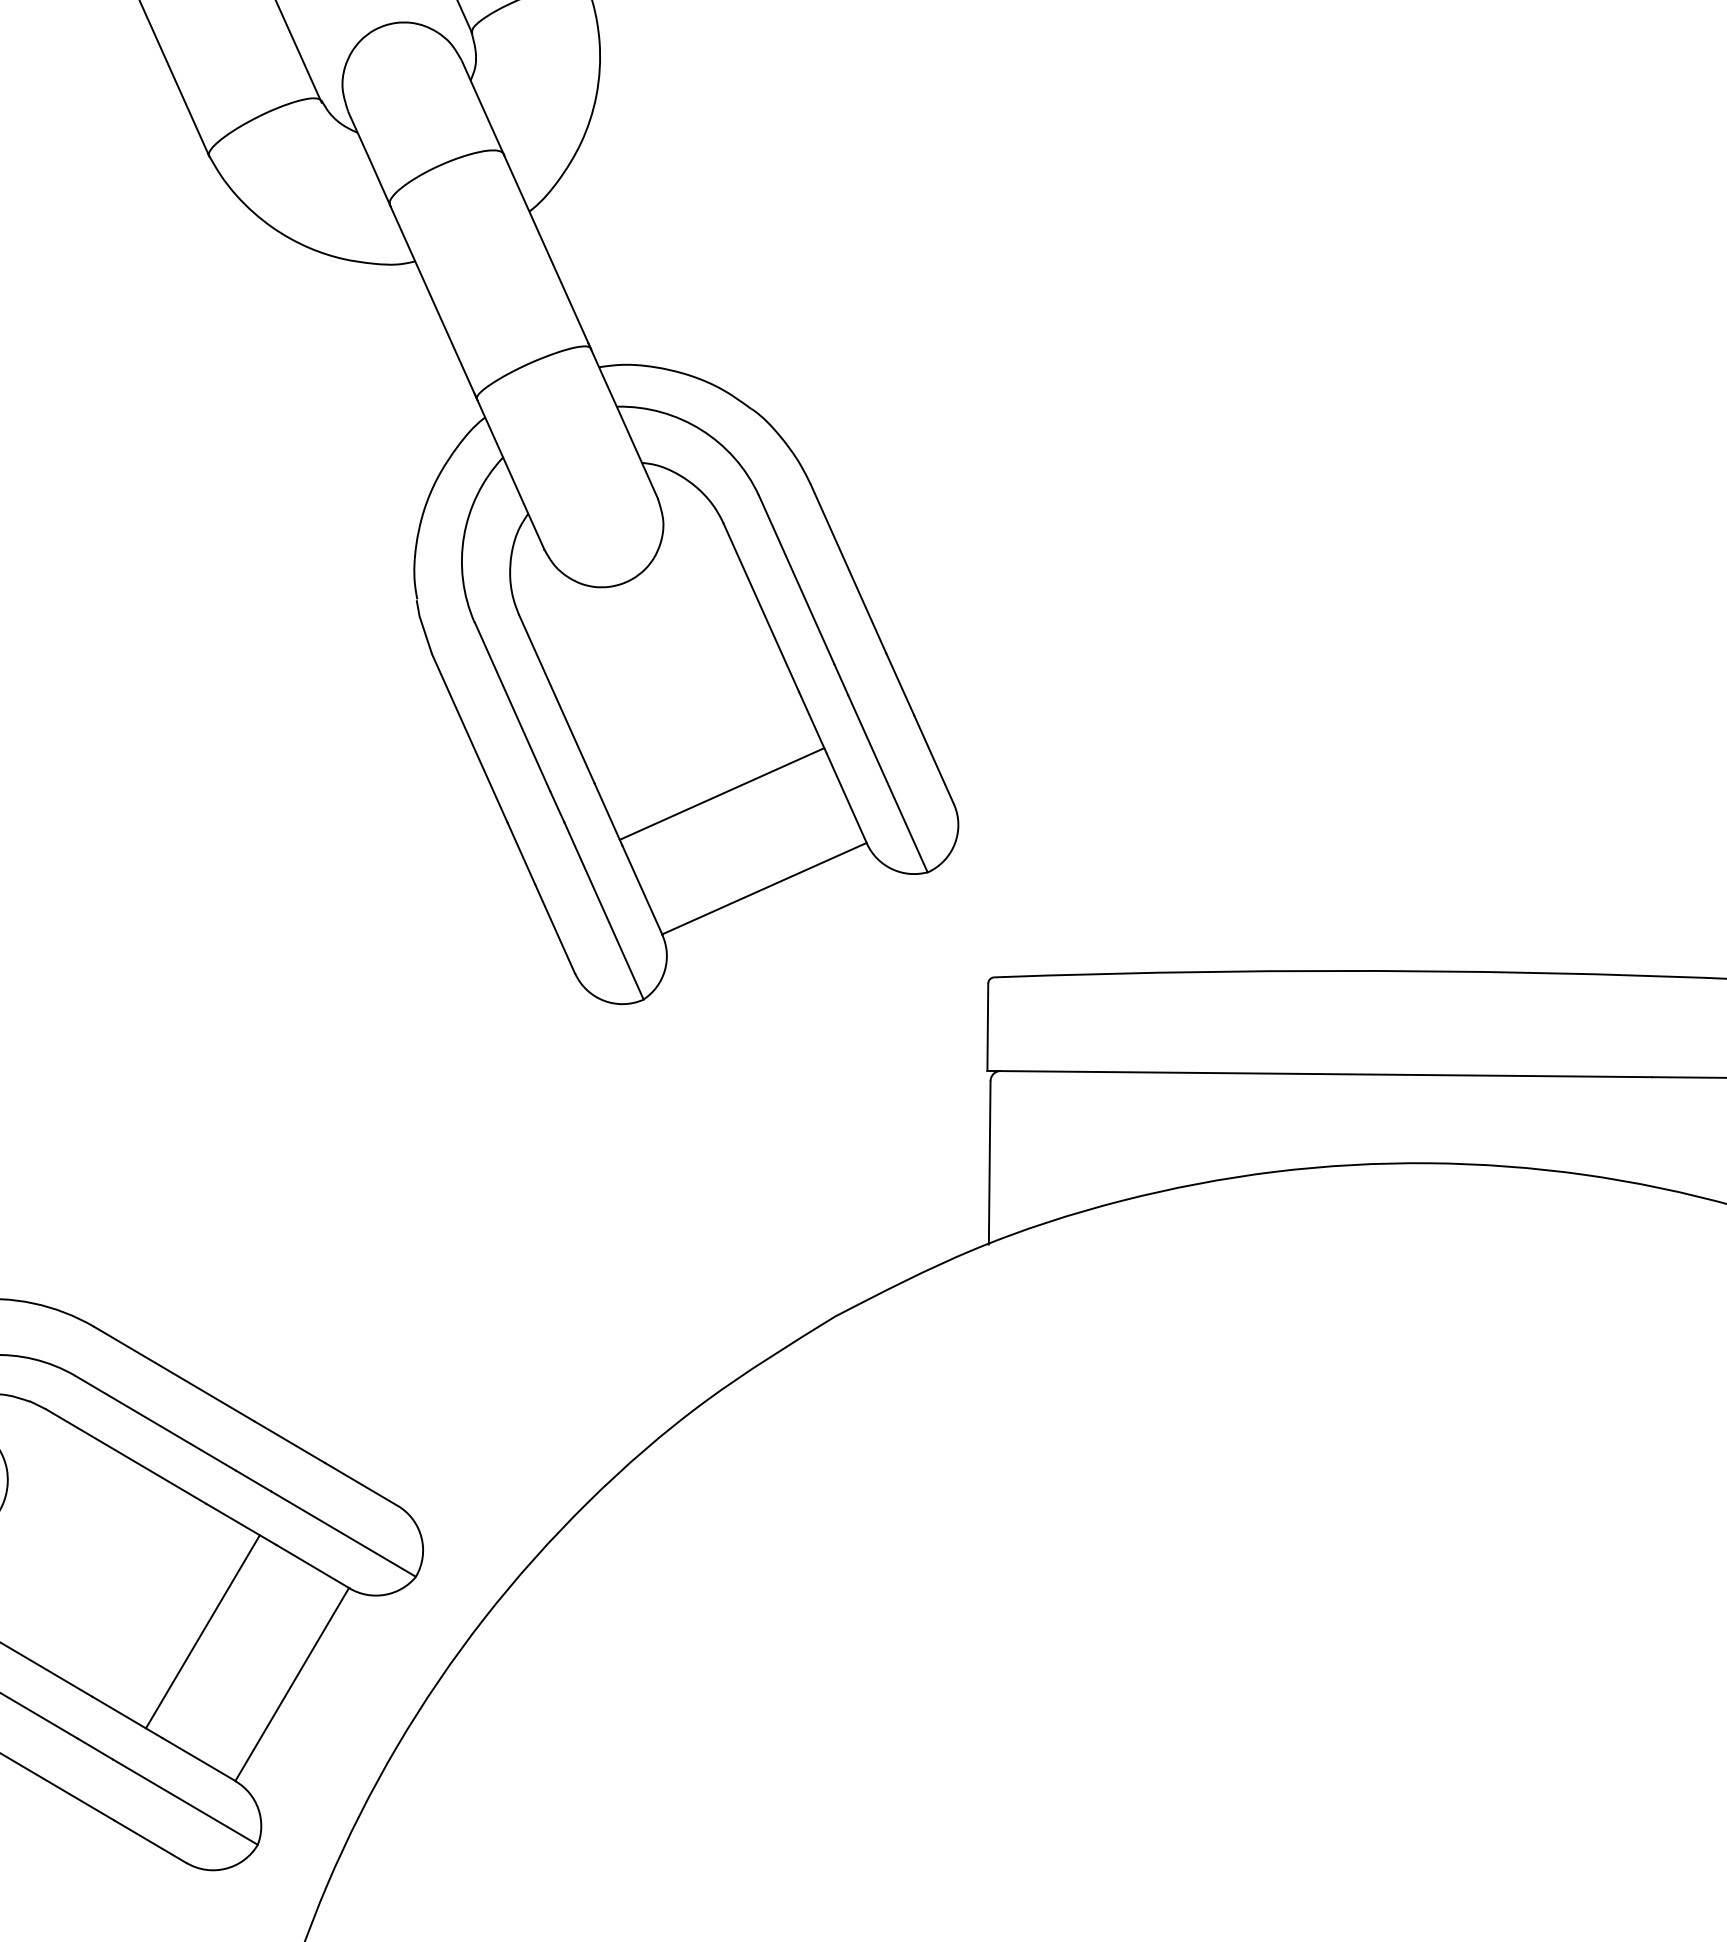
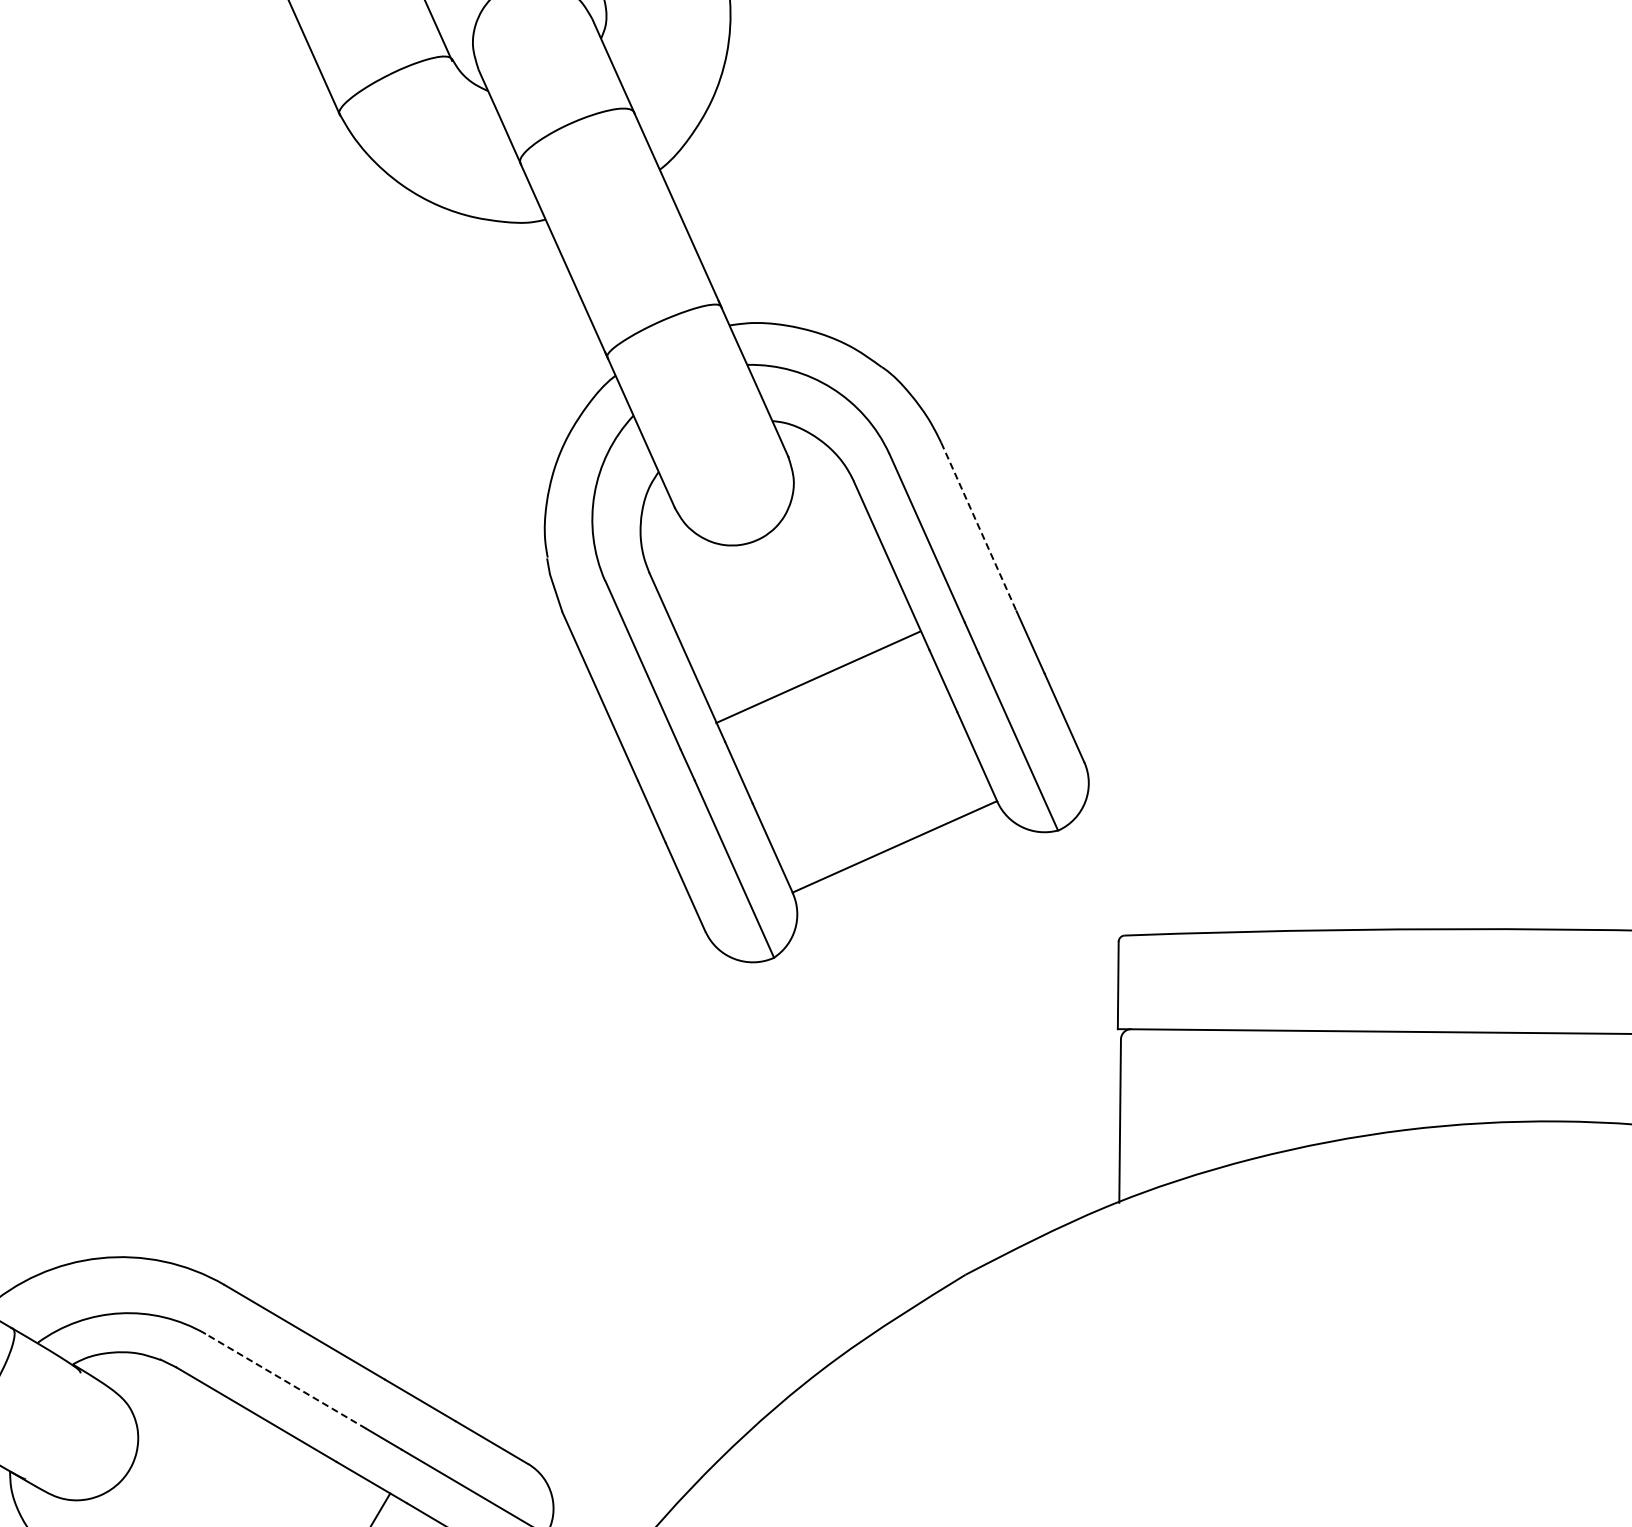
line: (848, 569) -> (978, 527), solid -> dashed
line: (721, 793) -> (817, 676), moved
line: (155, 1422) -> (285, 1380), solid -> dashed

